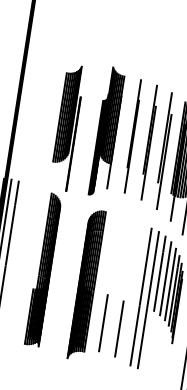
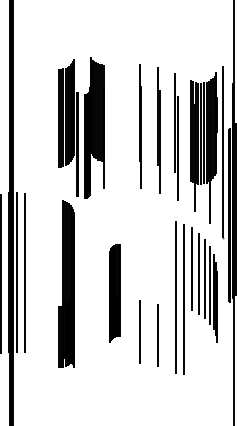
part: (107, 131) -> (94, 127), moved
part: (86, 285) -> (115, 293), size x0.6

